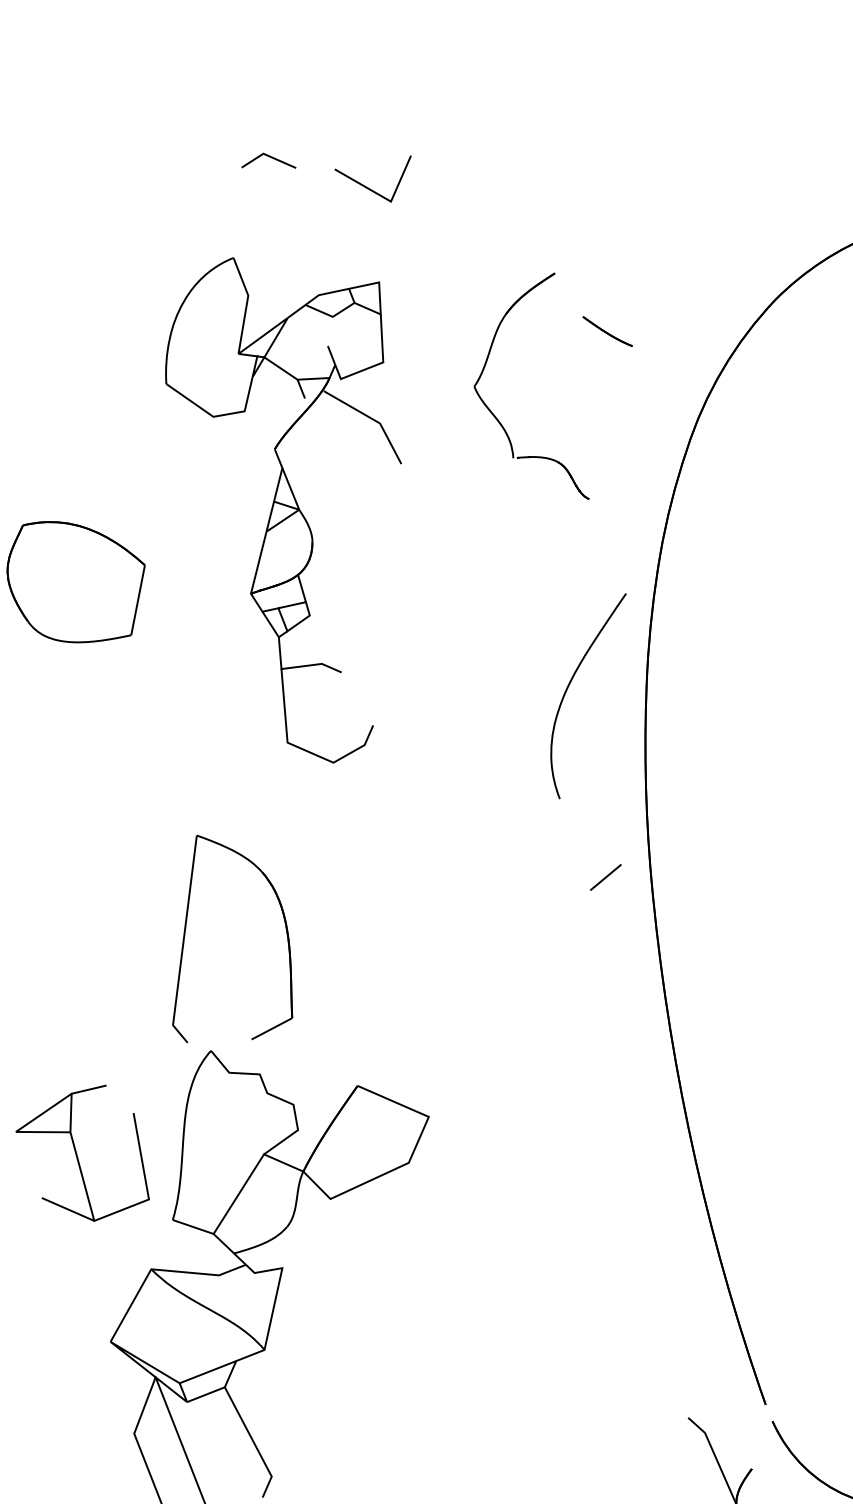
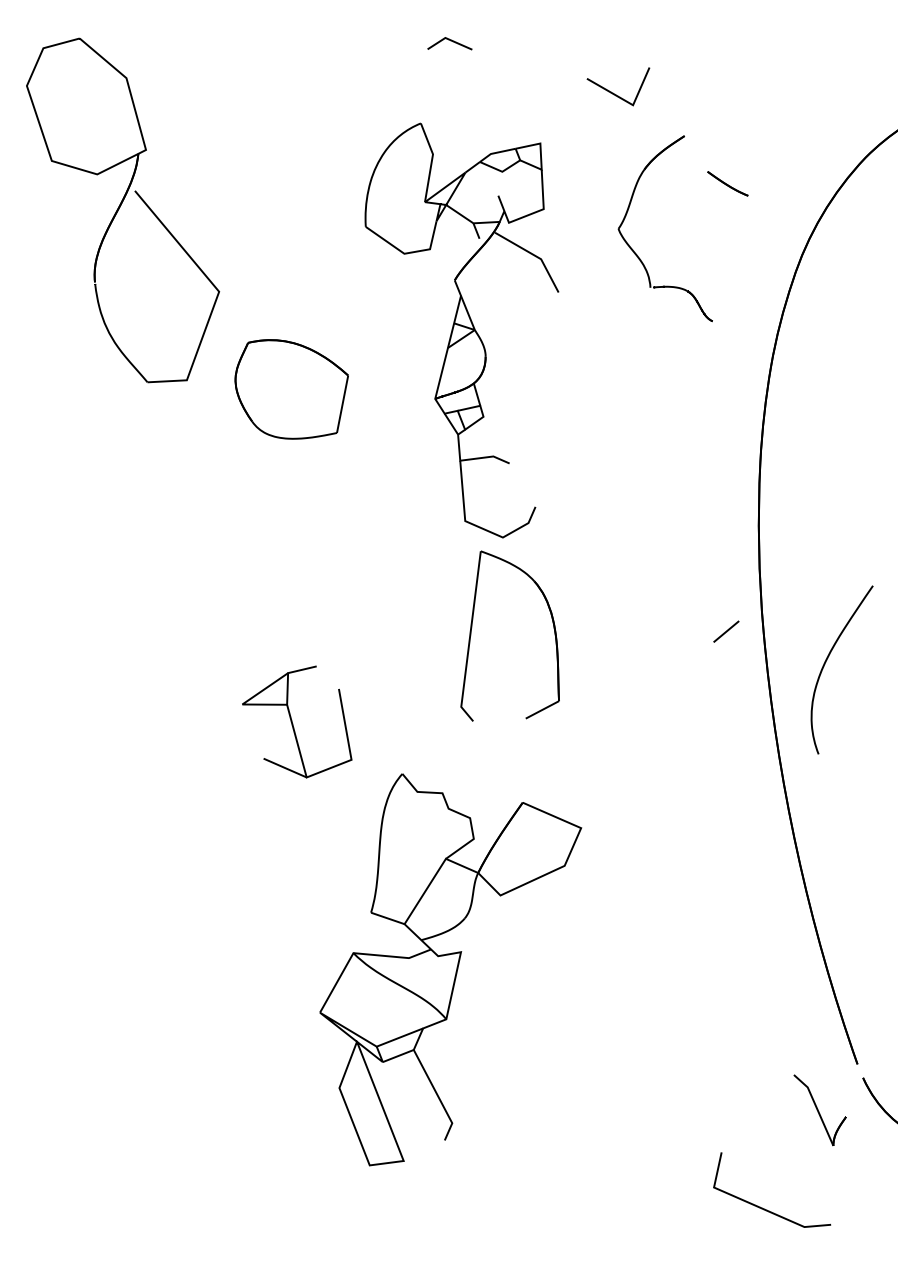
line: (367, 186) -> (613, 92), moved
curve: (569, 687) -> (826, 662), moved
part: (186, 928) -> (472, 627), moved
part: (83, 1152) -> (297, 721), moved

